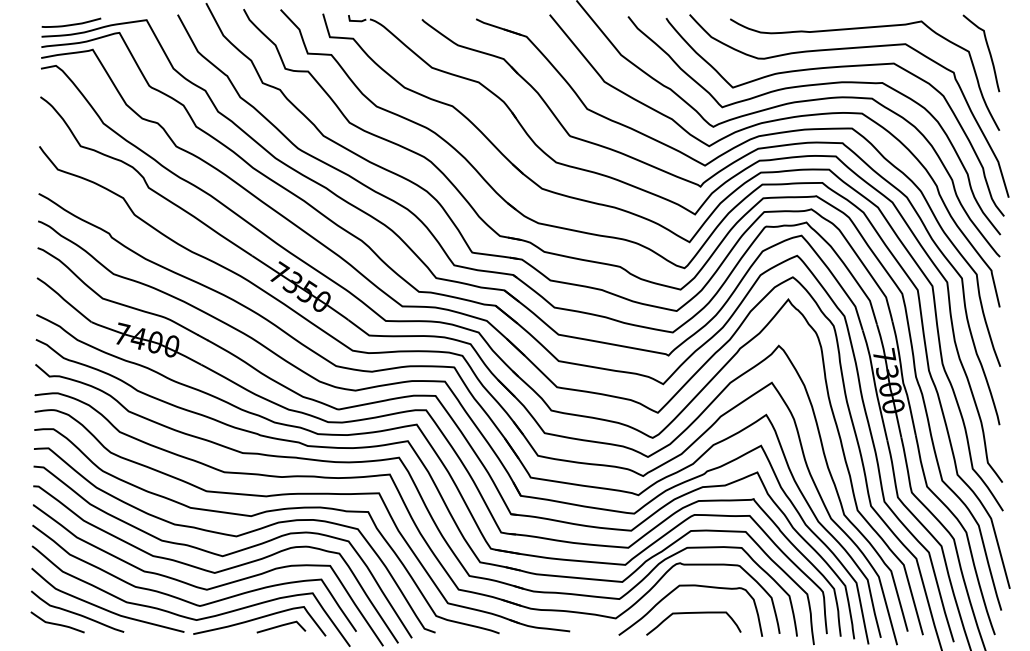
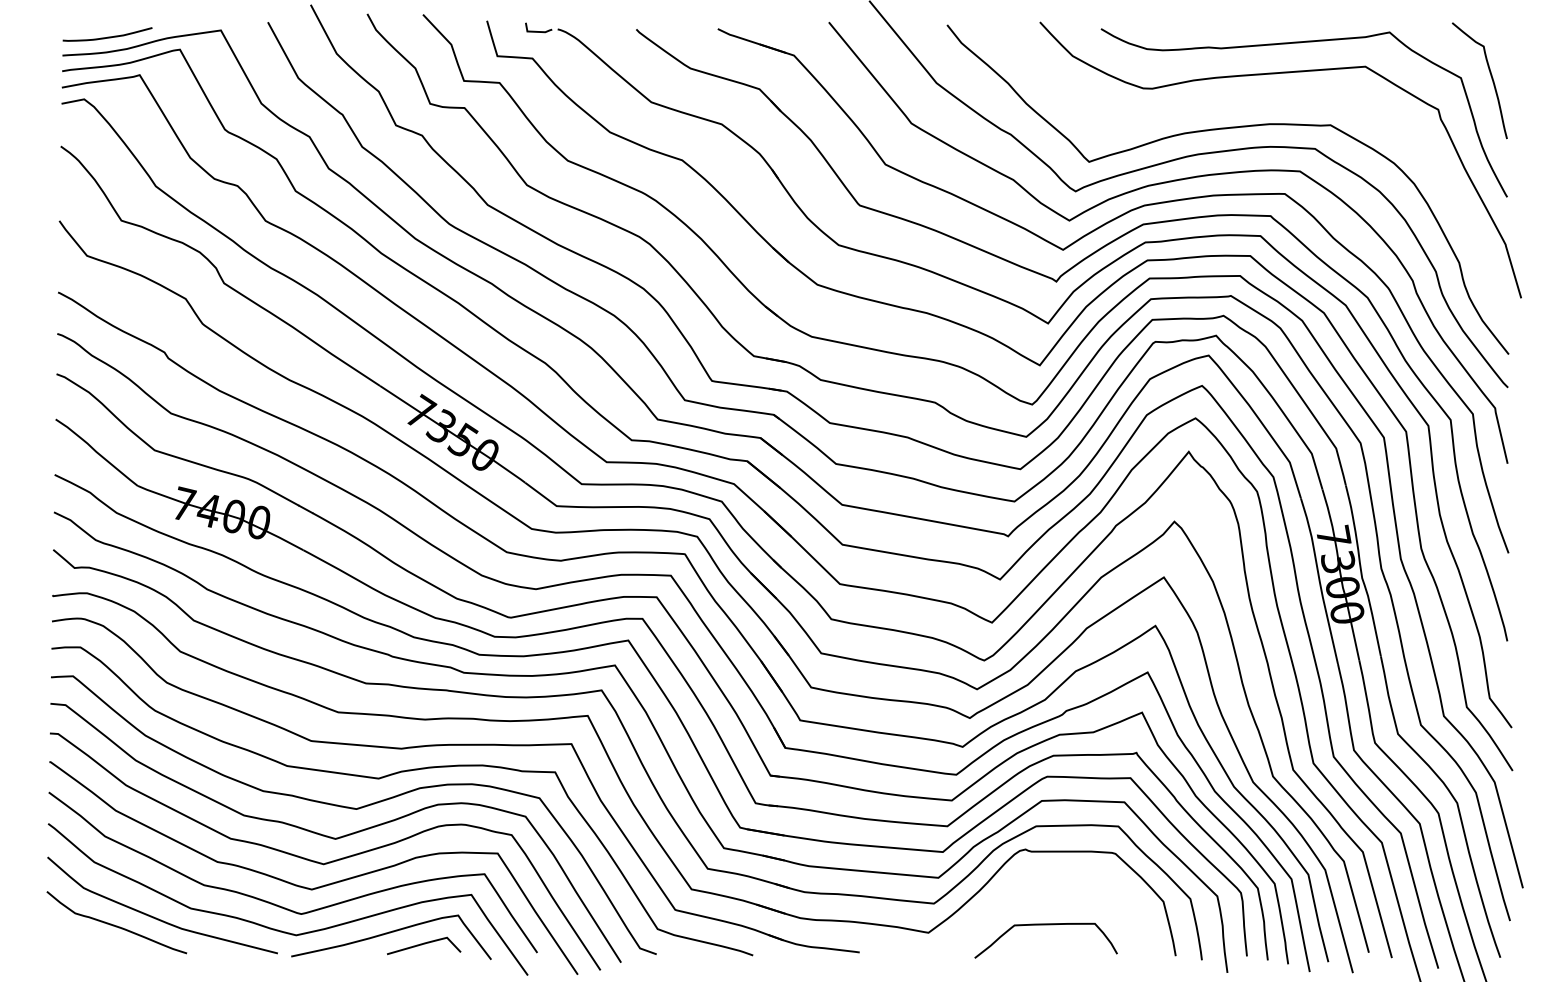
curve: (834, 68) -> (1258, 103), removed
curve: (690, 586) -> (1041, 884), removed
curve: (57, 623) -> (86, 940), removed

